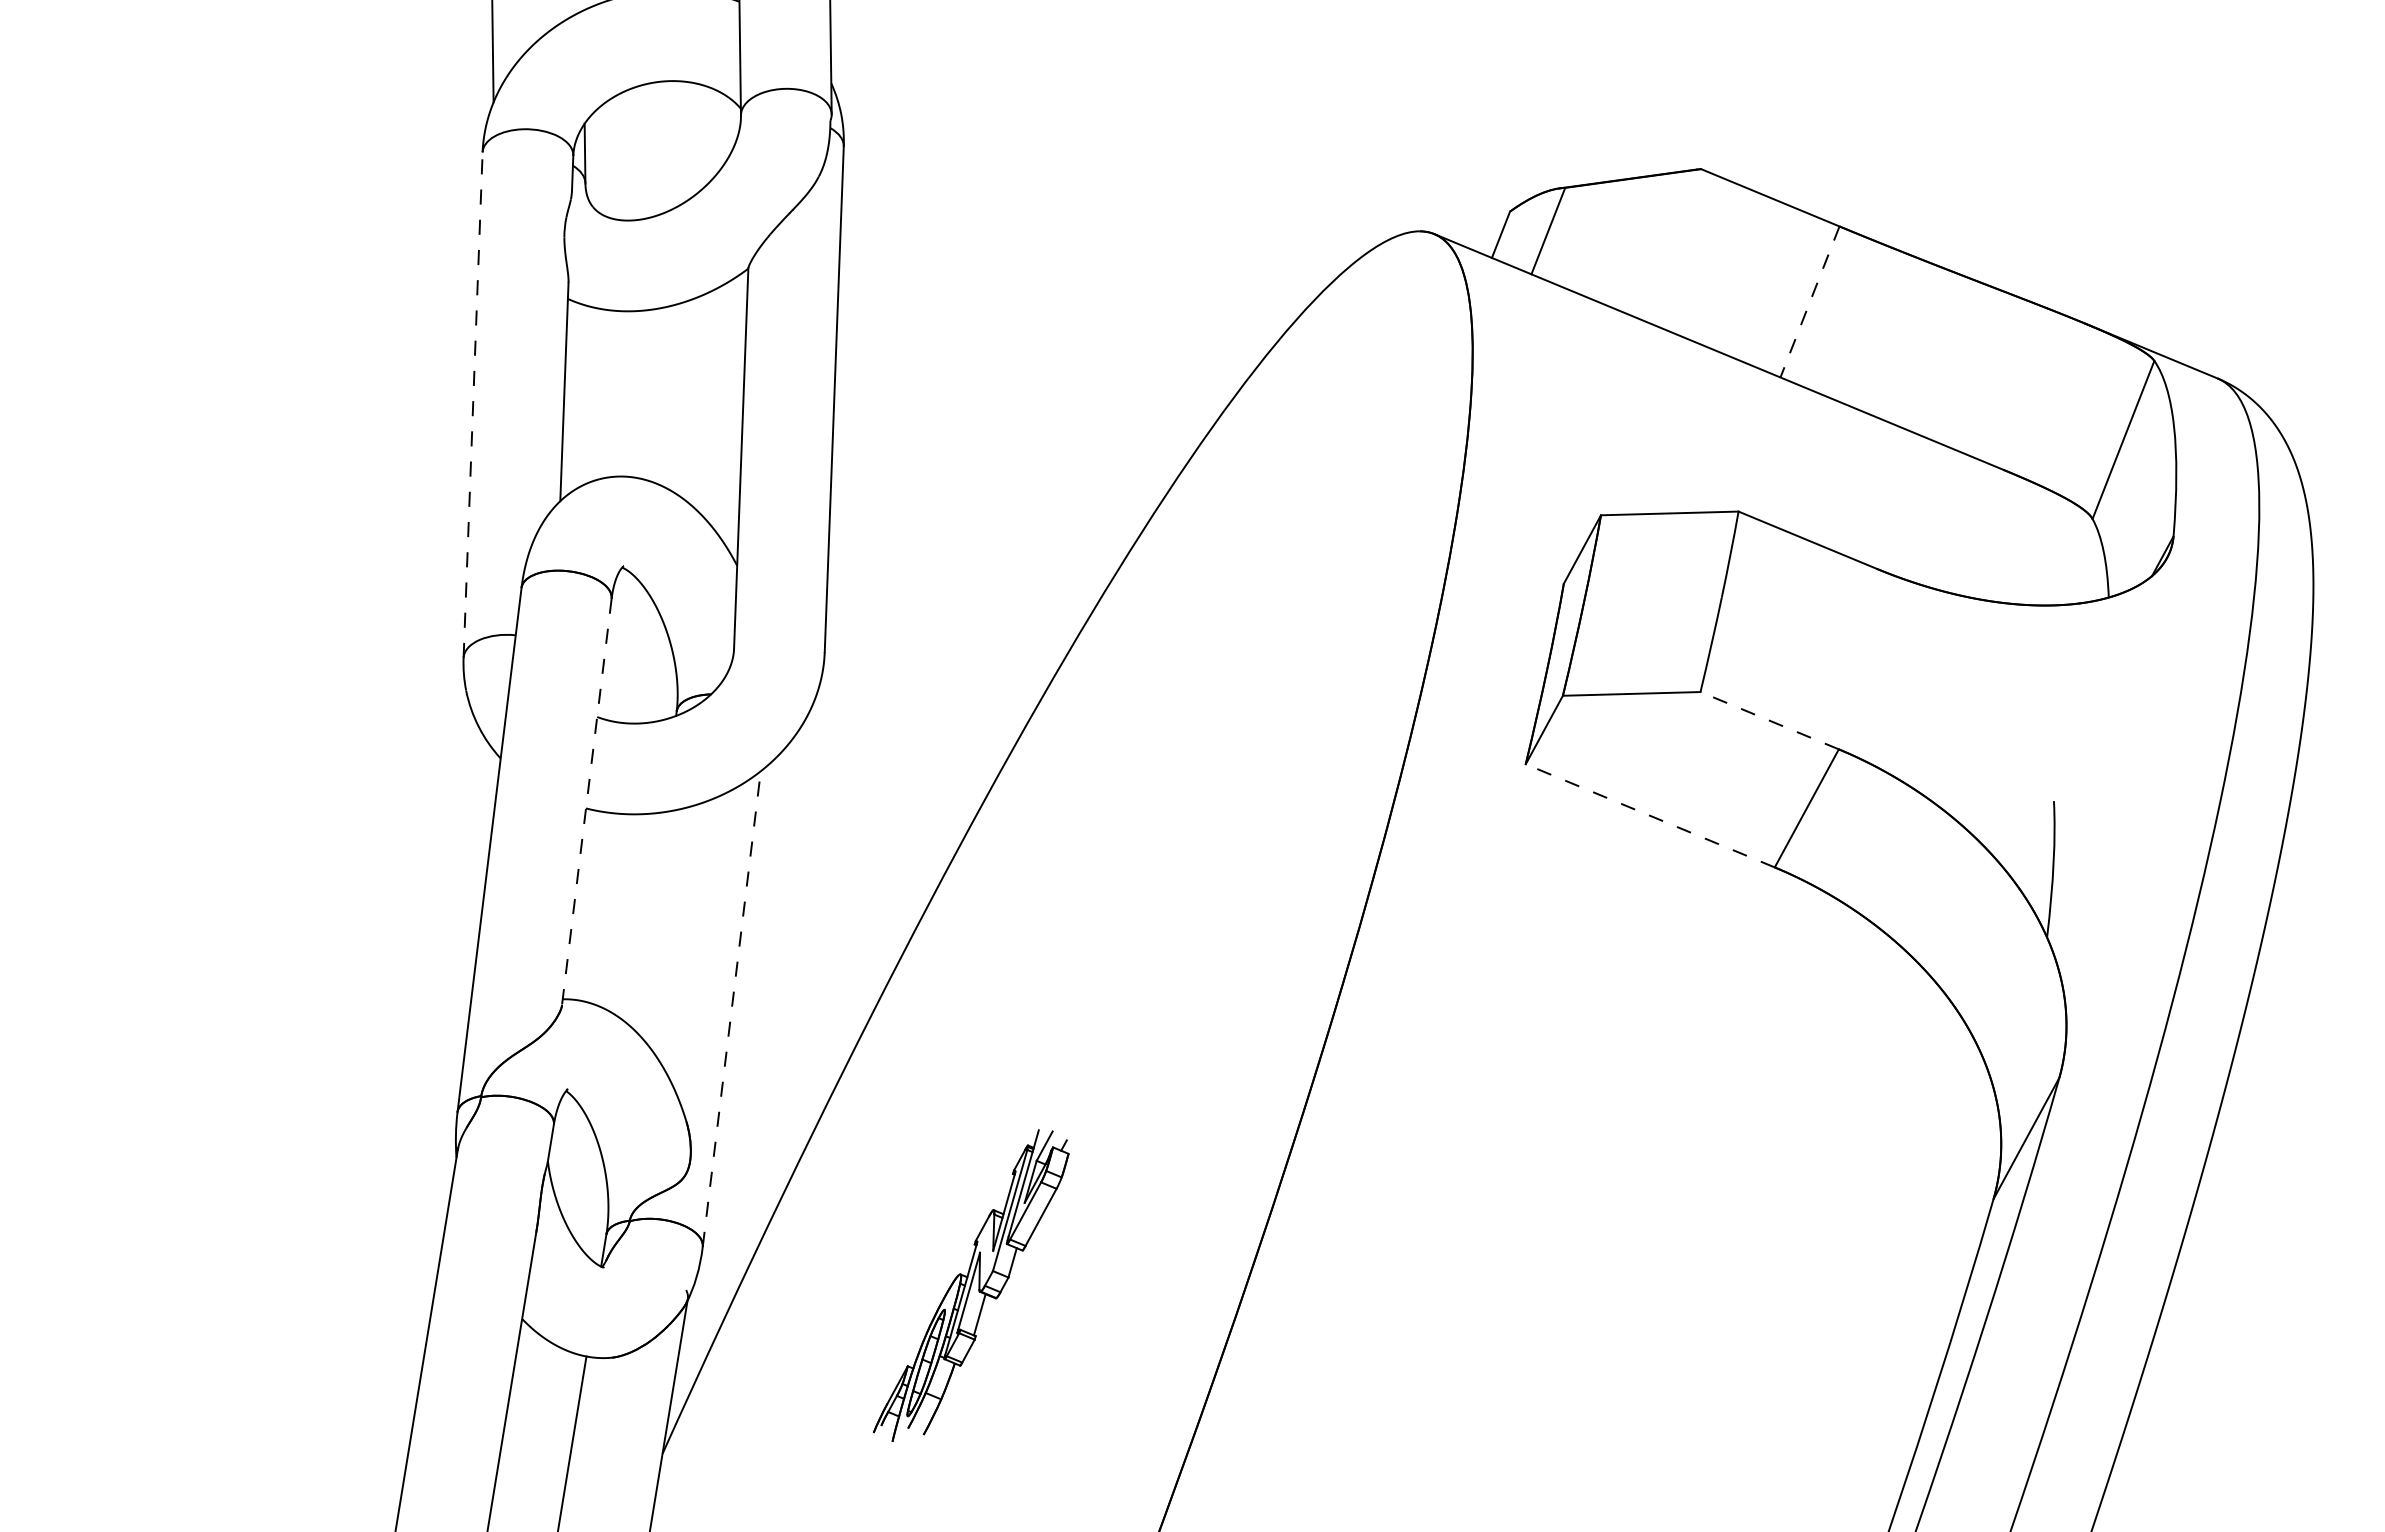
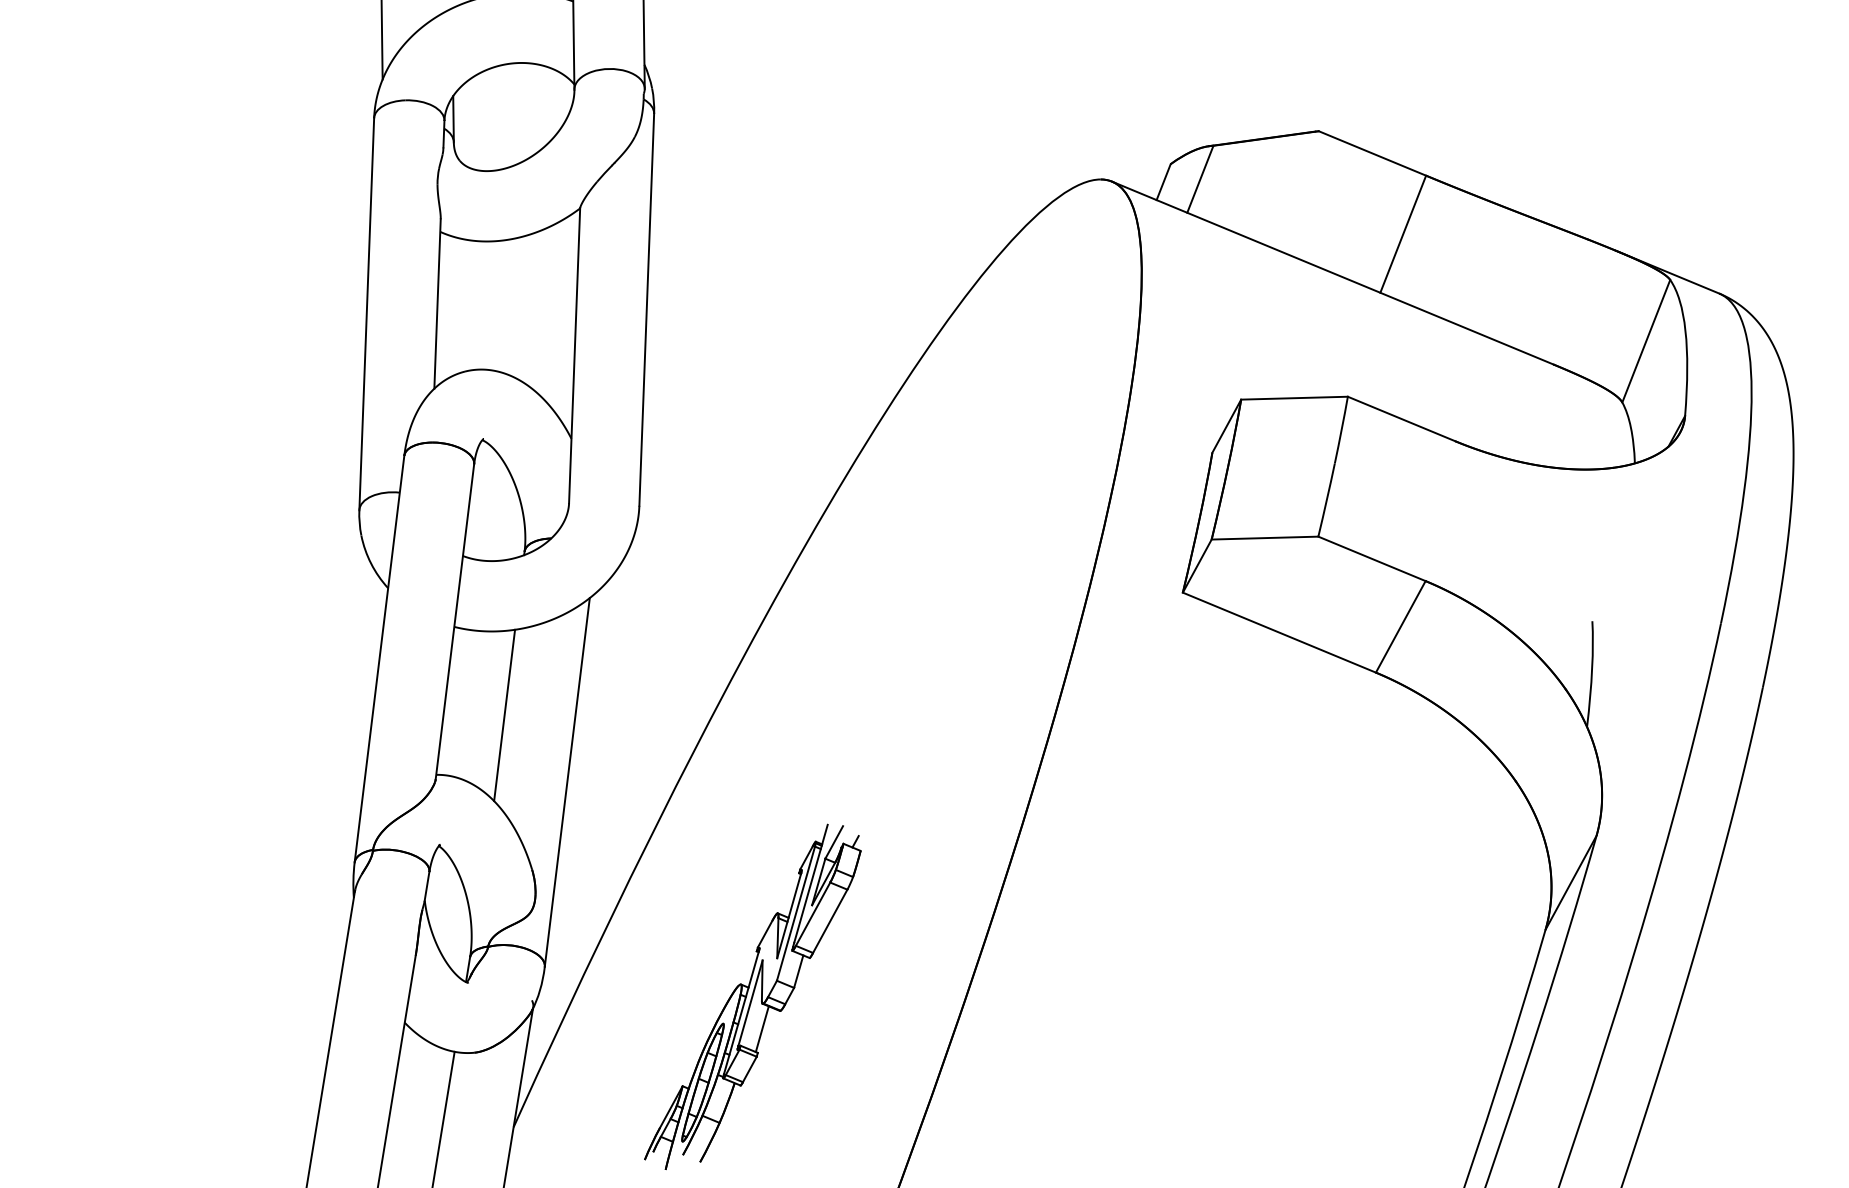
line: (1809, 302) -> (1402, 234), dashed -> solid
line: (473, 405) -> (367, 314), dashed -> solid
line: (1769, 720) -> (1371, 558), dashed -> solid
line: (586, 802) -> (454, 622), dashed -> solid
line: (1650, 815) -> (1279, 632), dashed -> solid
line: (650, 922) -> (504, 715), added
line: (731, 1009) -> (567, 782), dashed -> solid
part: (971, 1285) -> (753, 996), size x1.43

